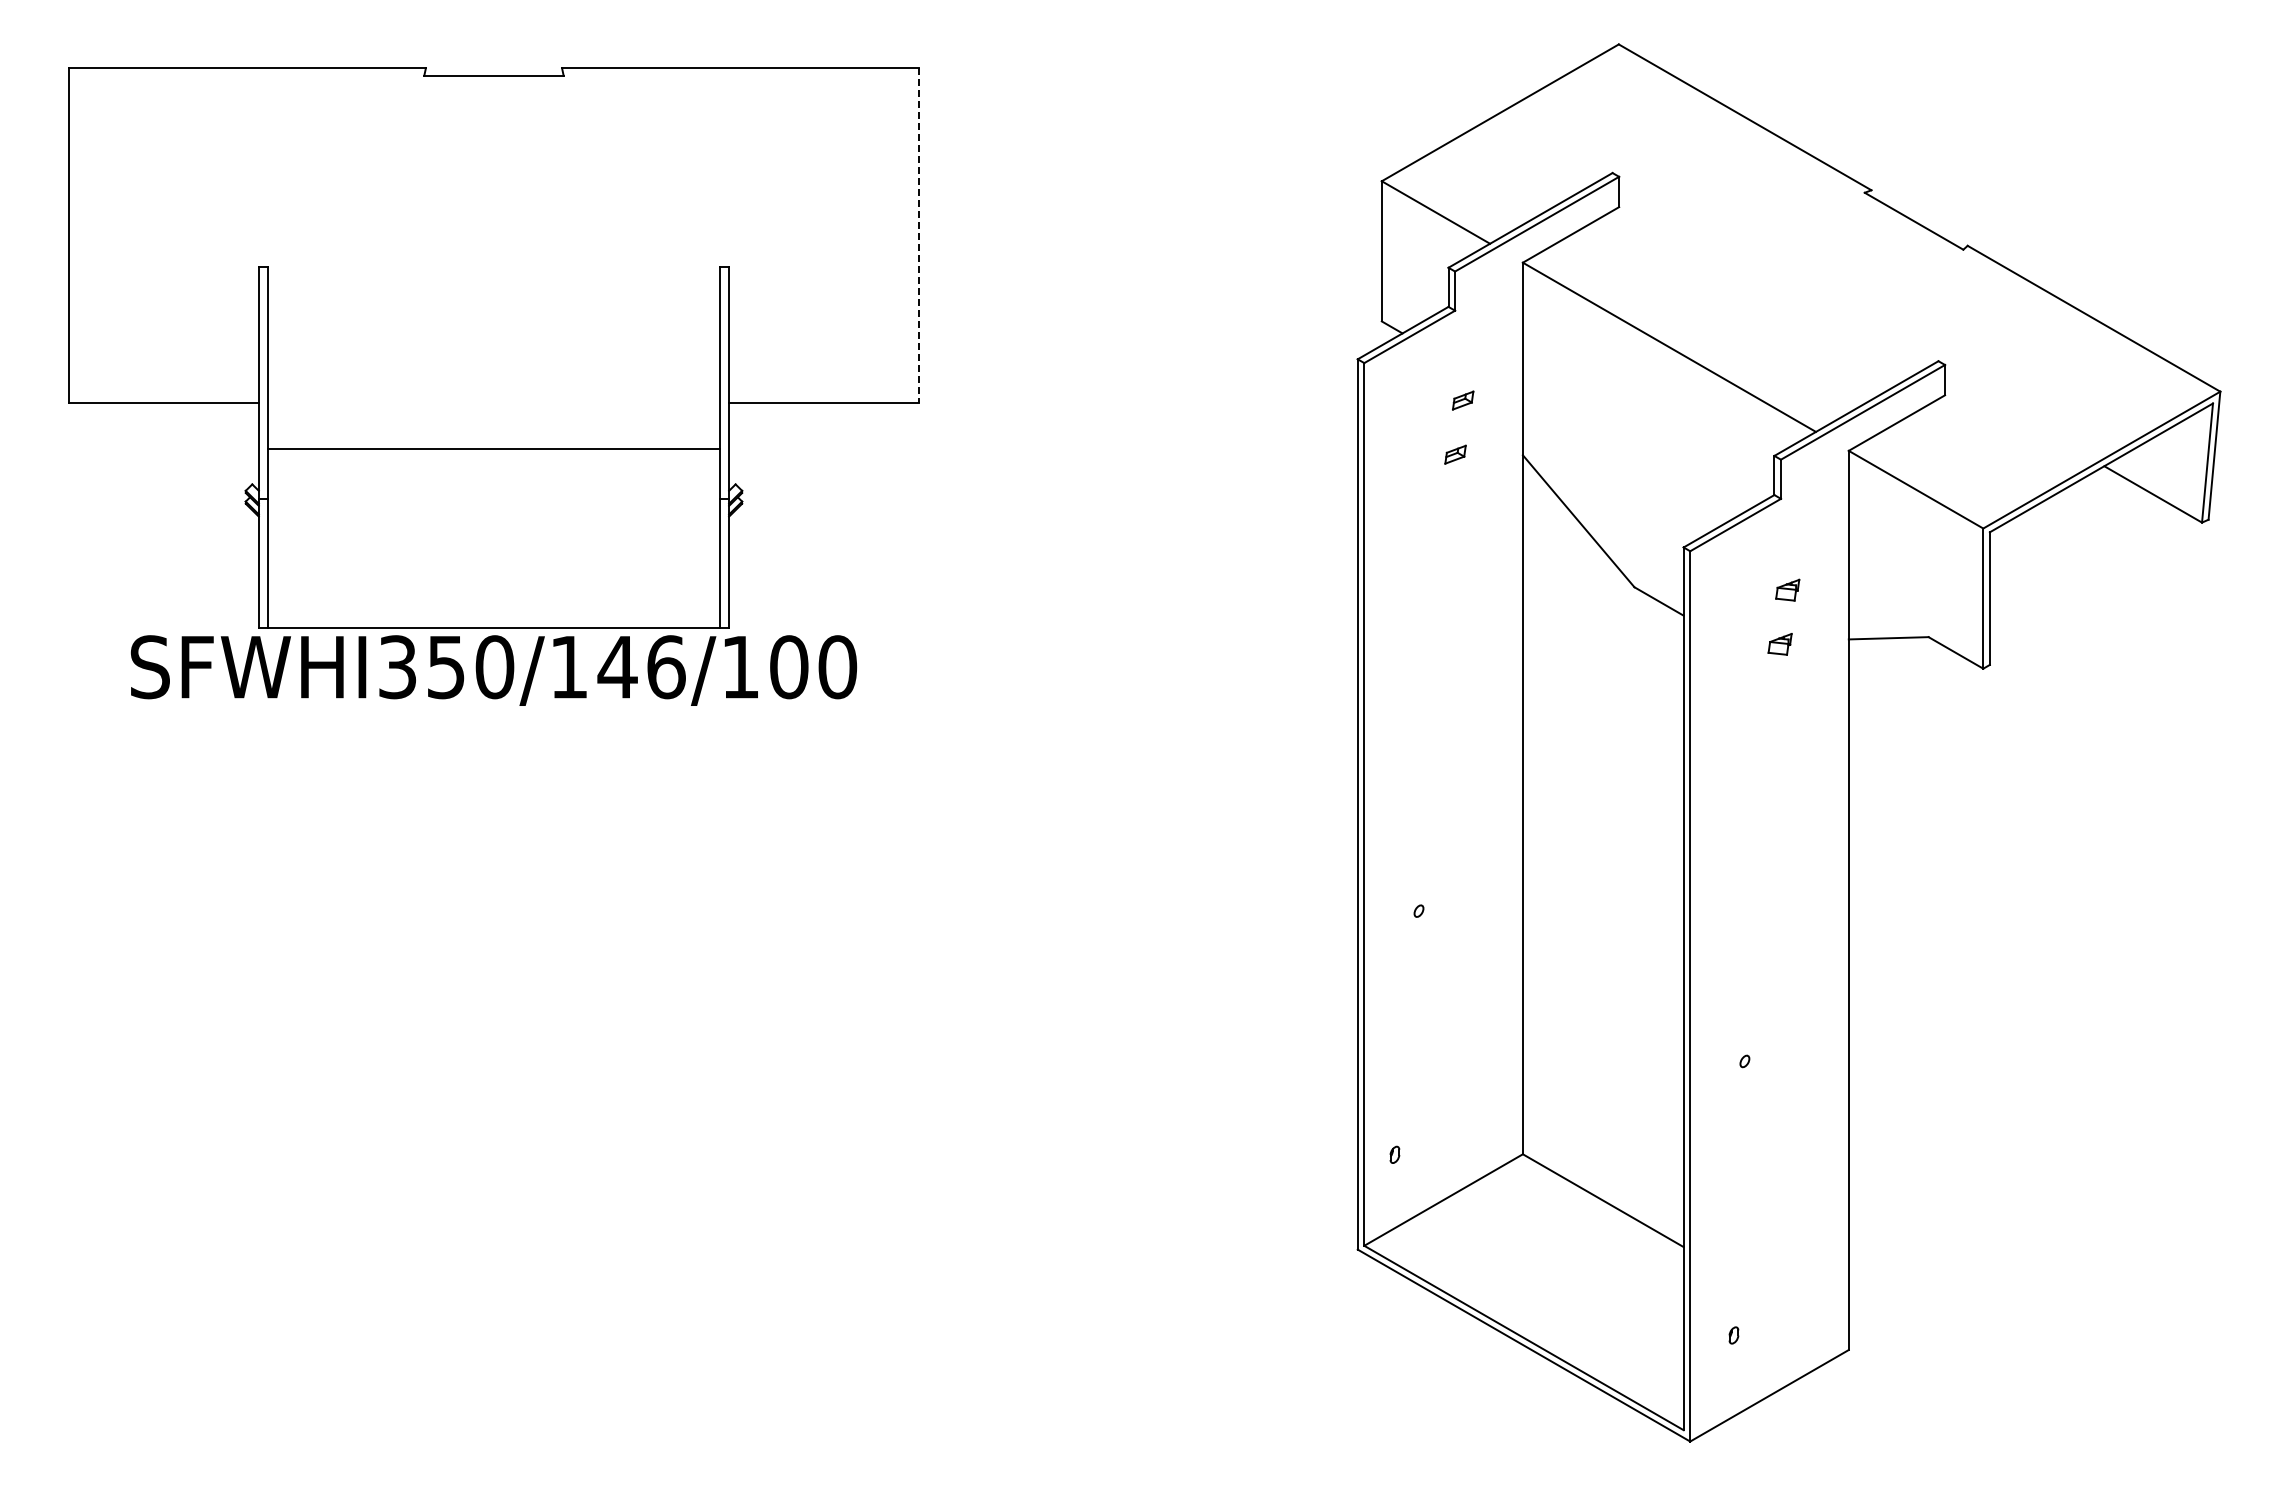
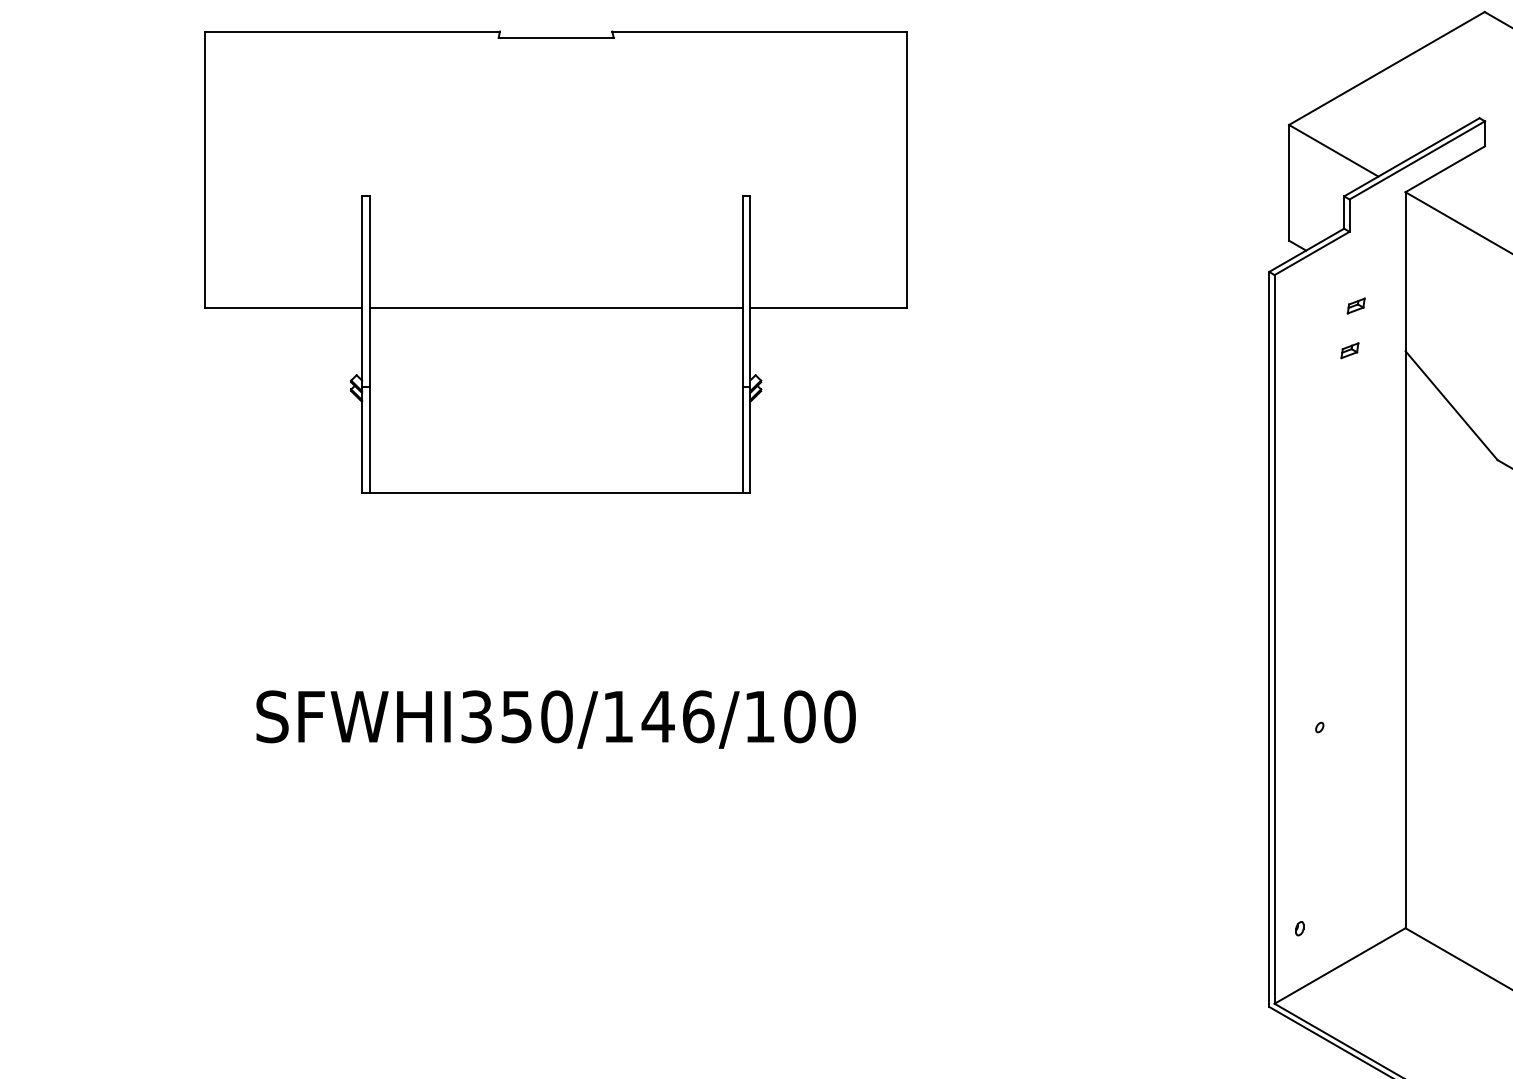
line: (919, 235) -> (907, 169), dashed -> solid
line: (493, 449) -> (555, 308), moved
text: (493, 670) -> (555, 719), moved

